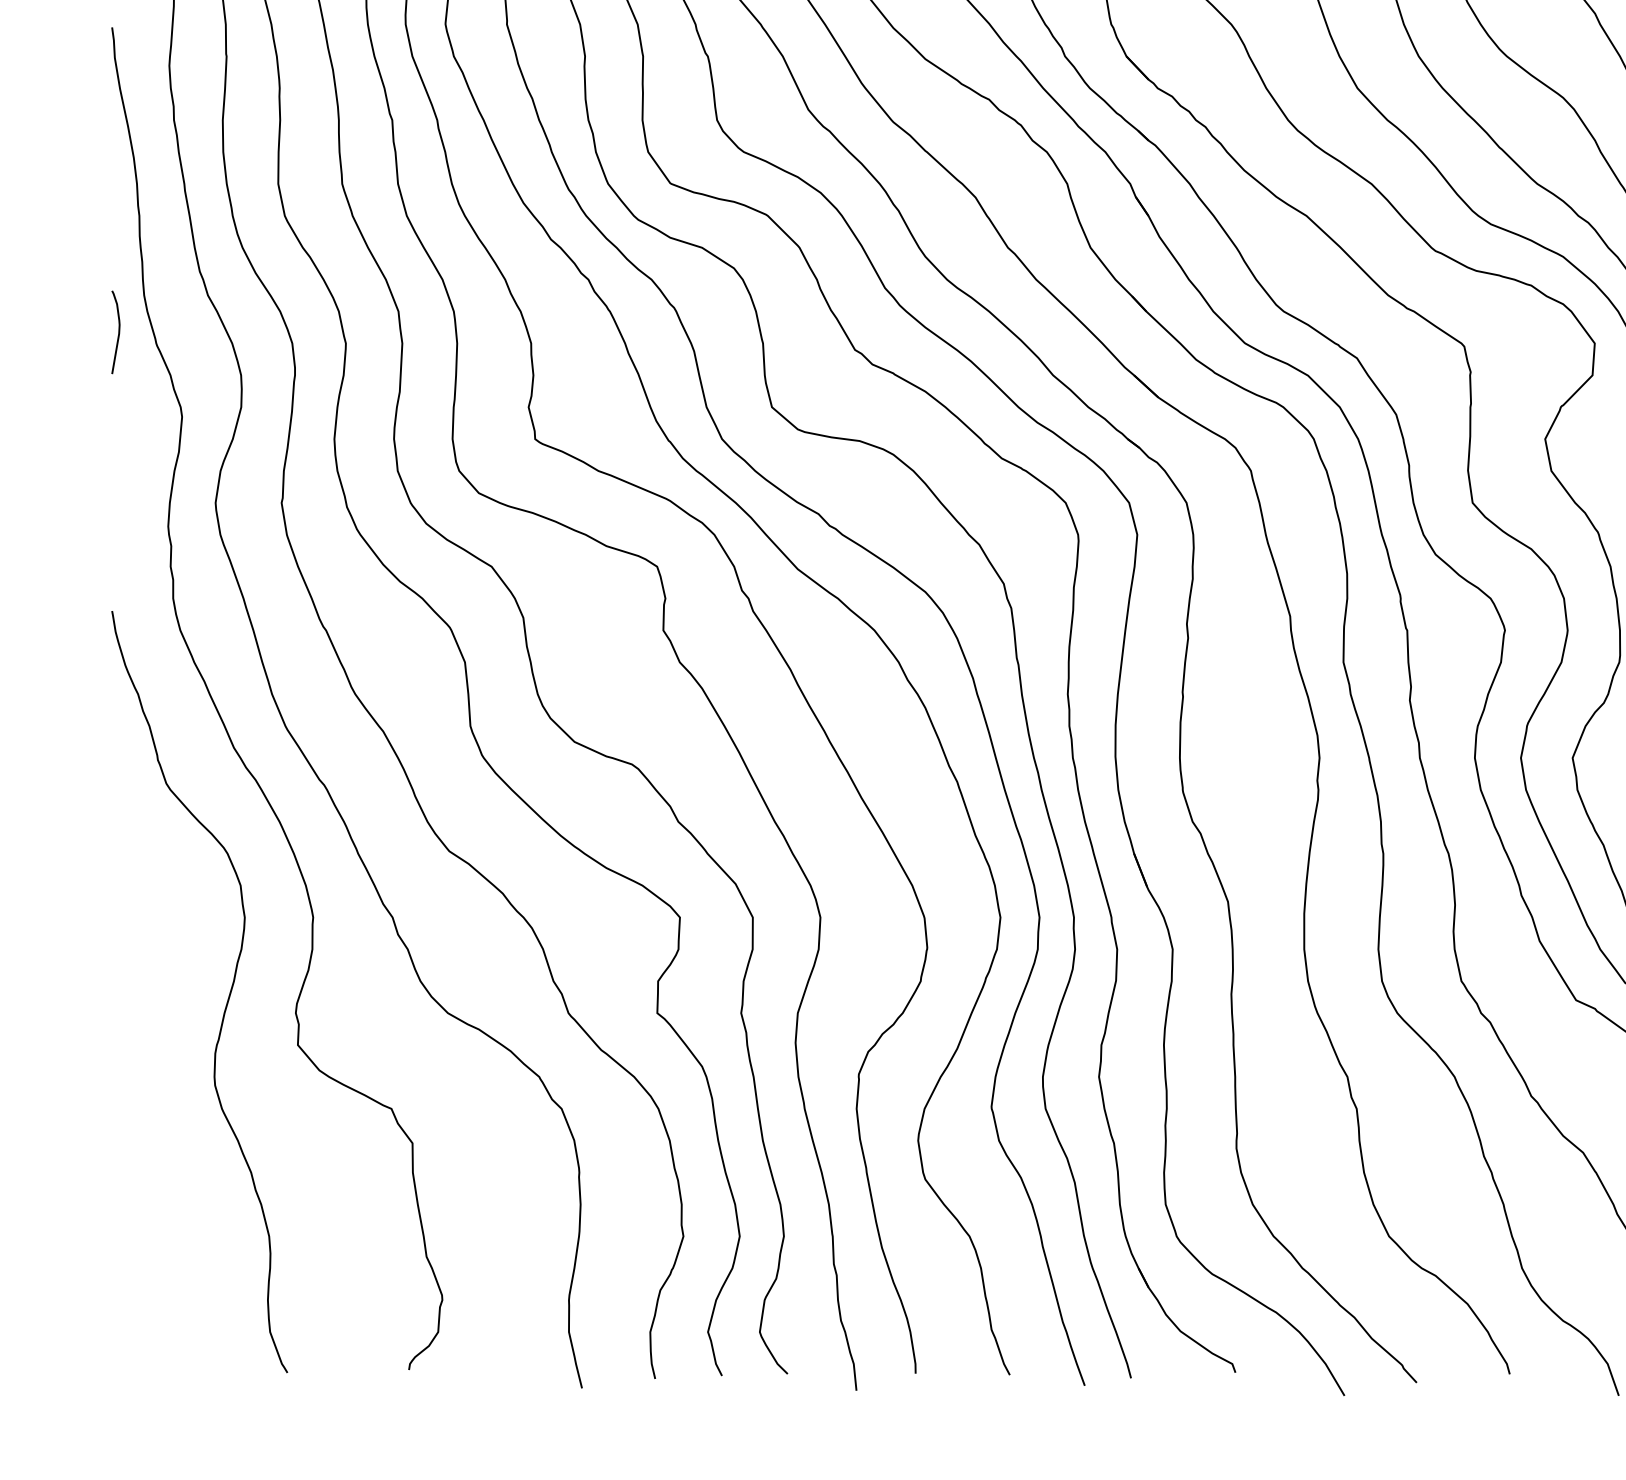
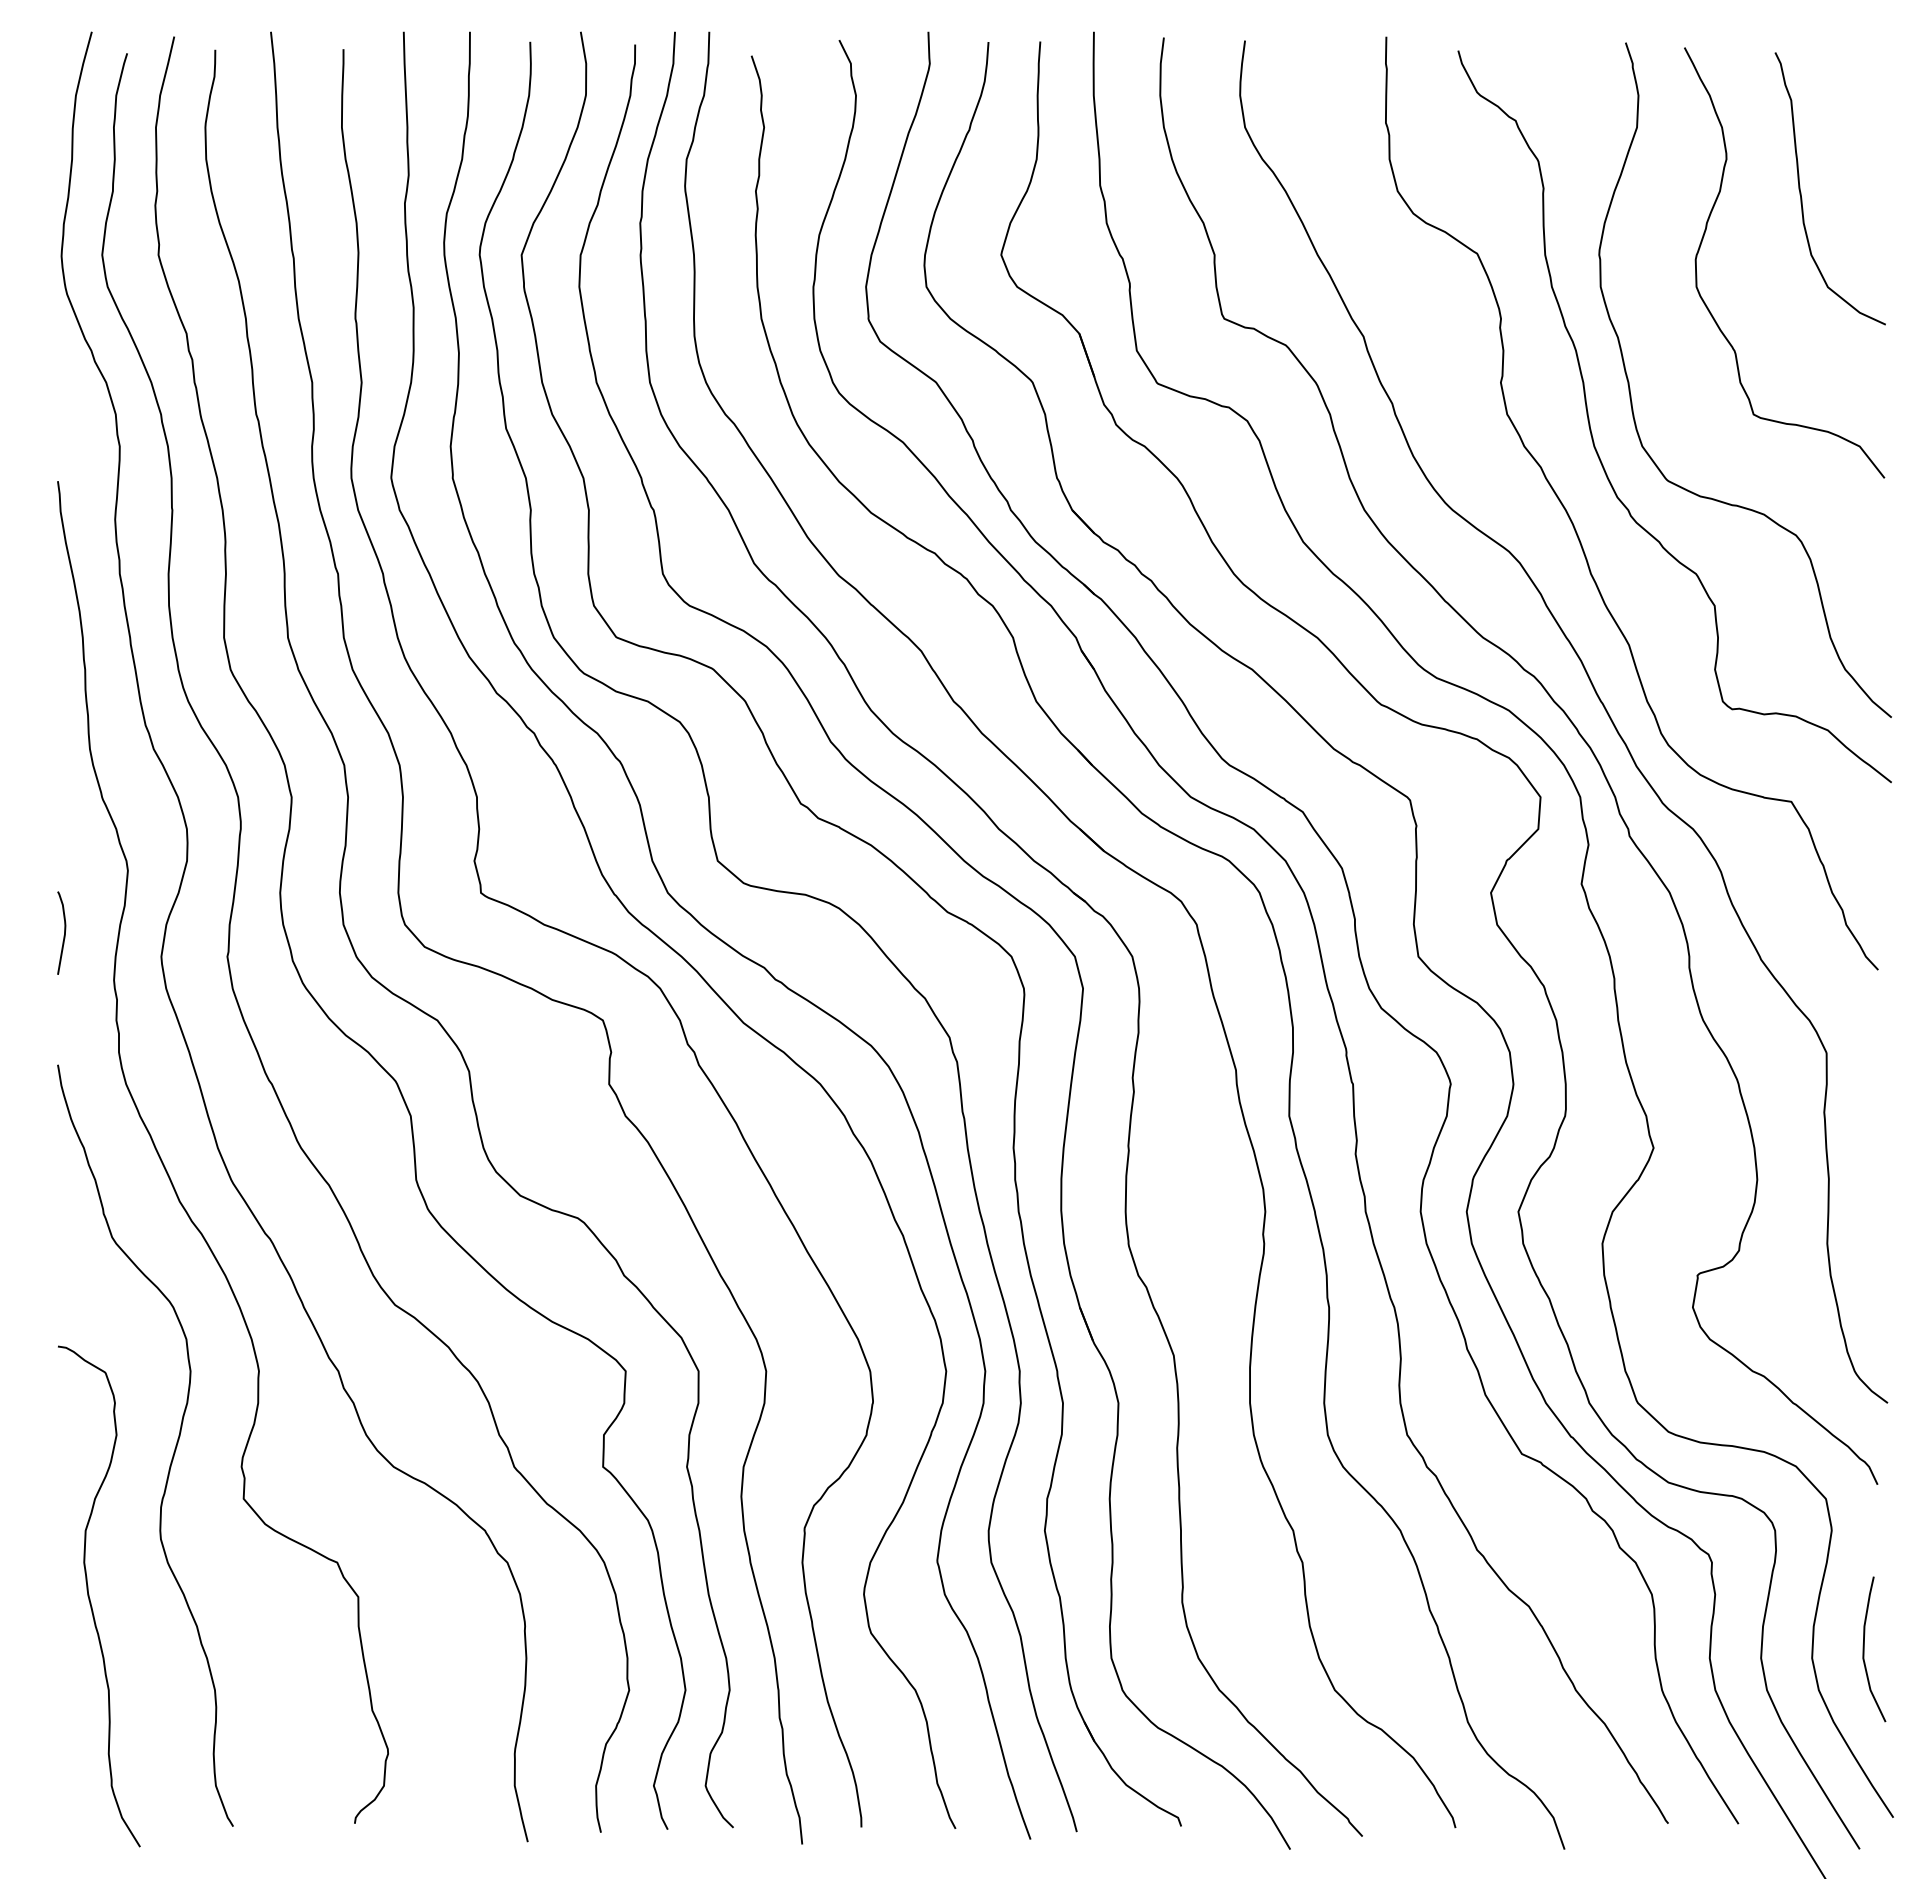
curve: (118, 331) -> (64, 932), moved
curve: (144, 1144) -> (90, 1598), added

